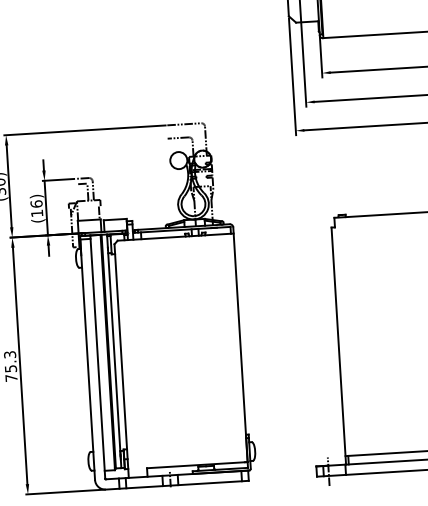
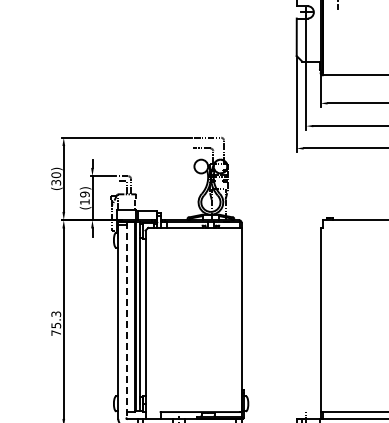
text: (36, 204) -> (84, 194), (16) -> (19)
line: (97, 357) -> (126, 320), solid -> dashed

